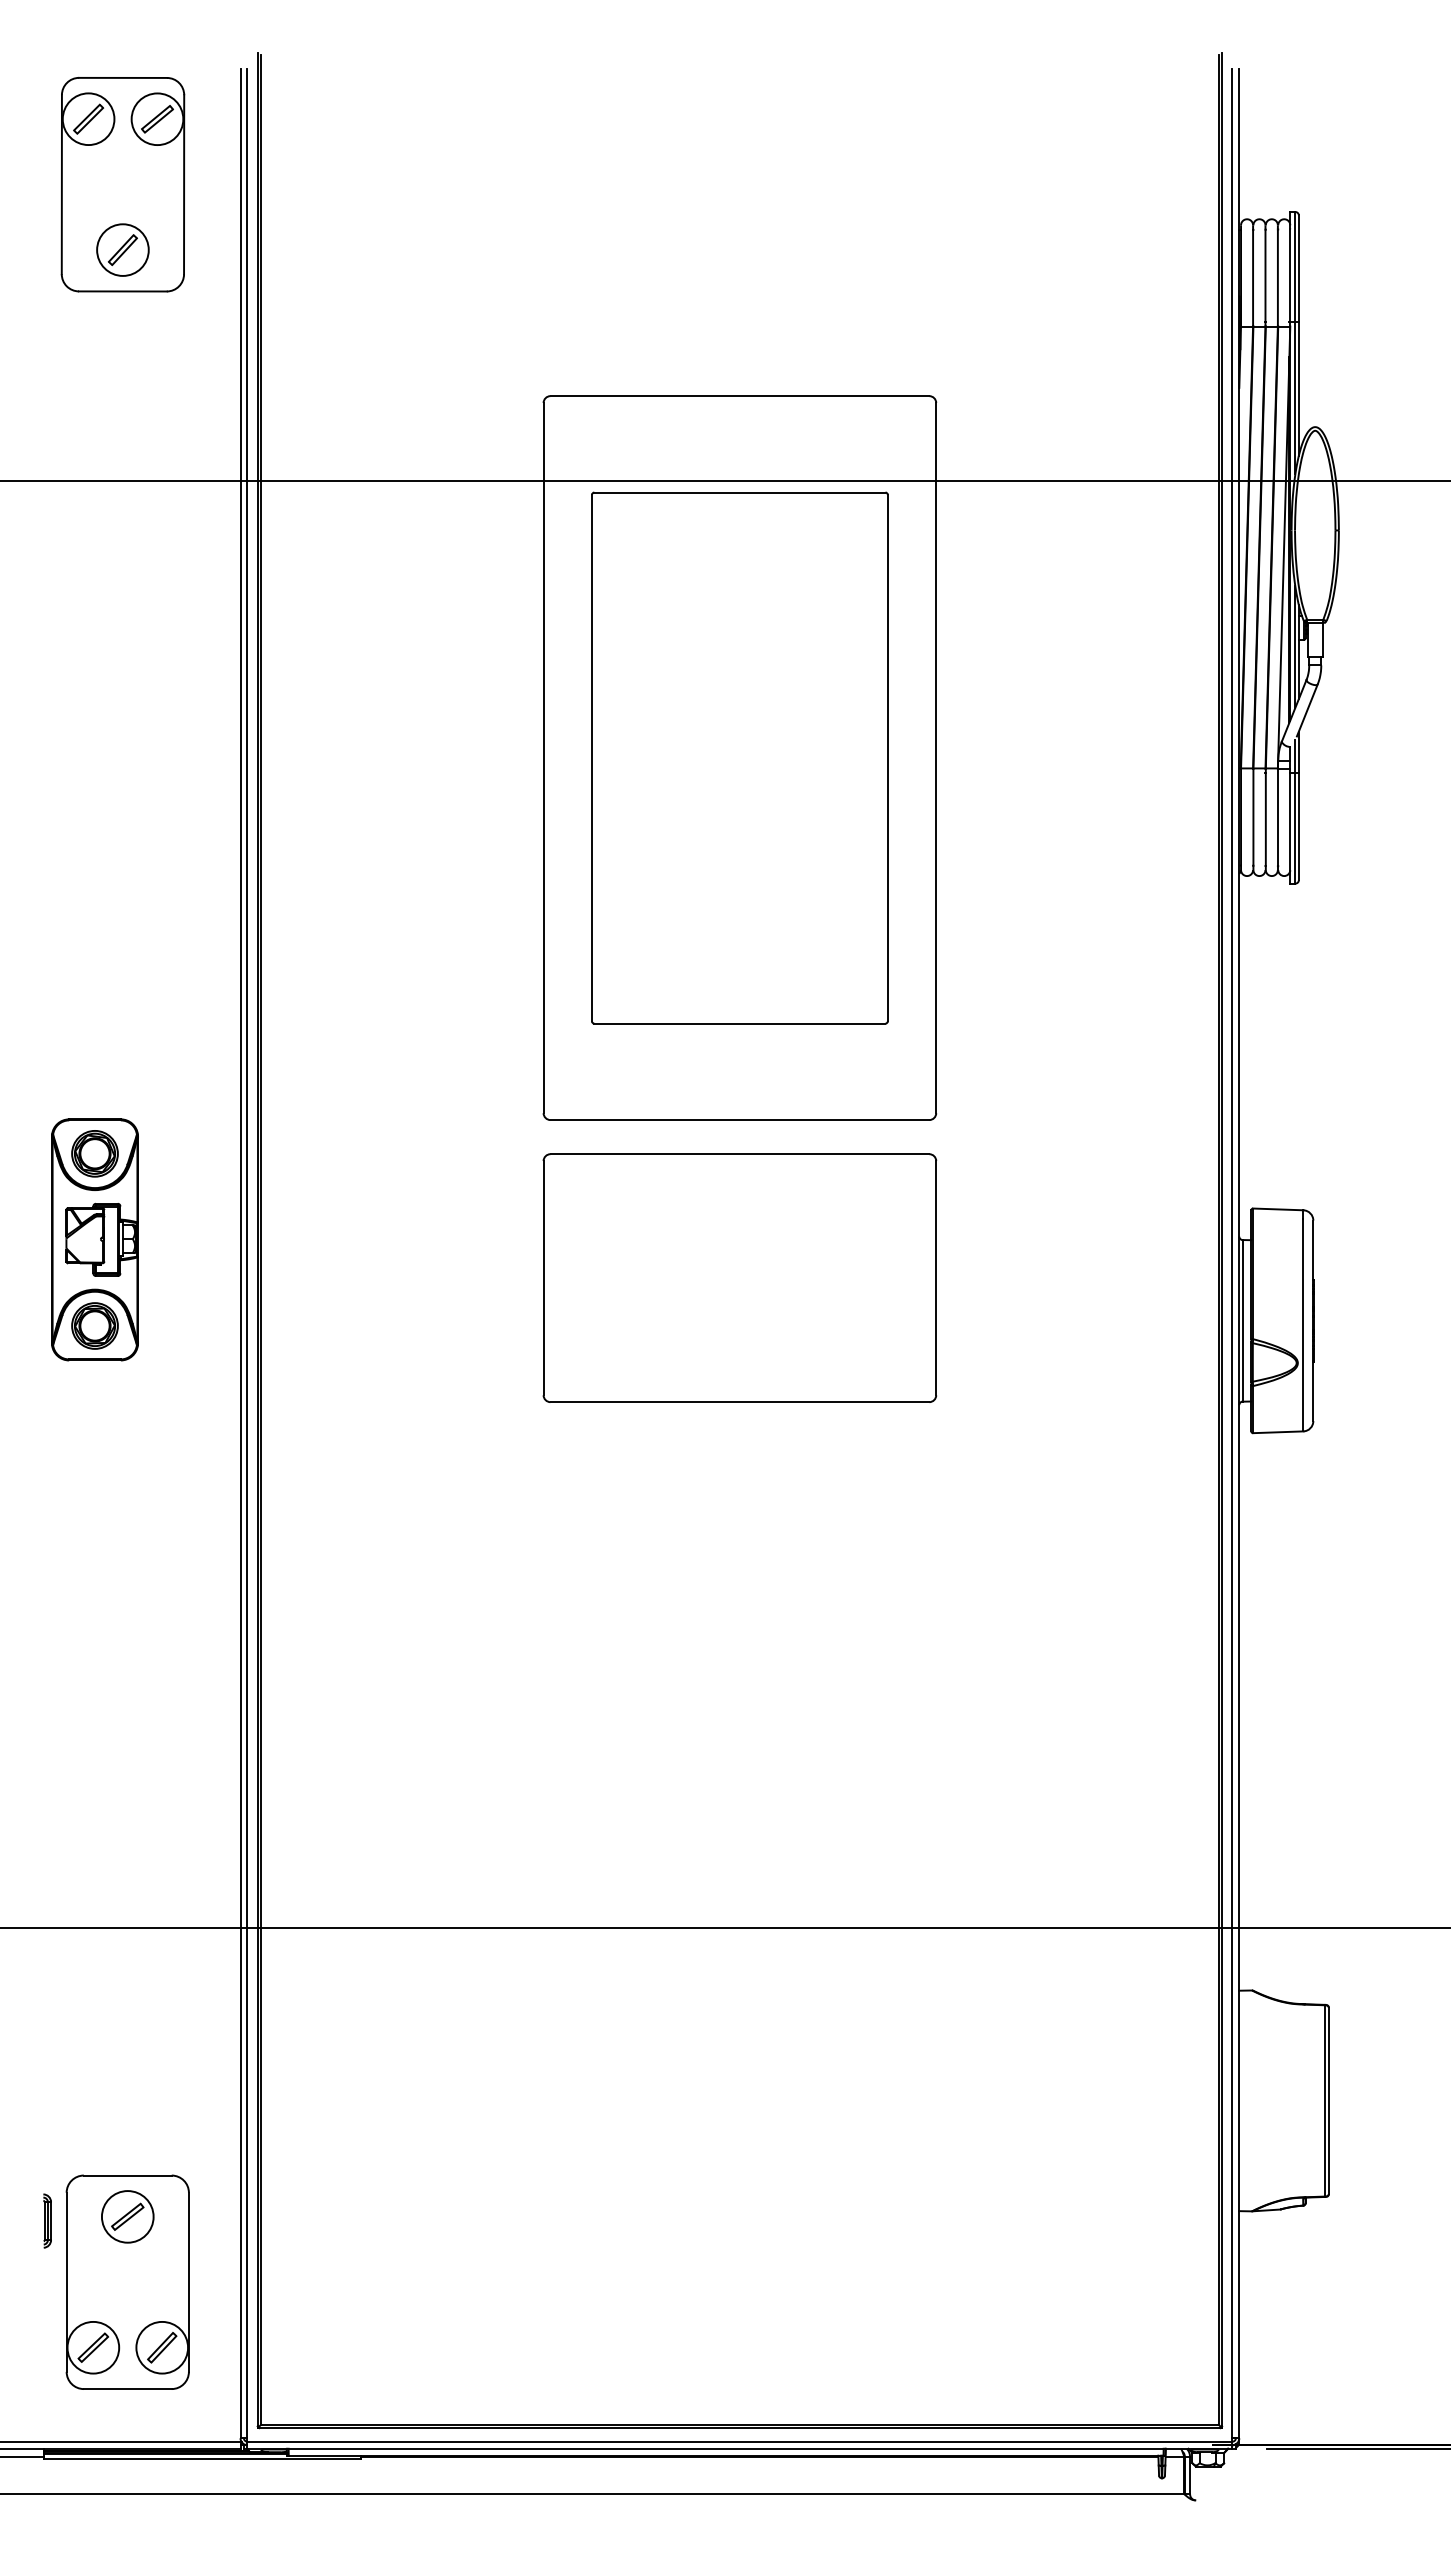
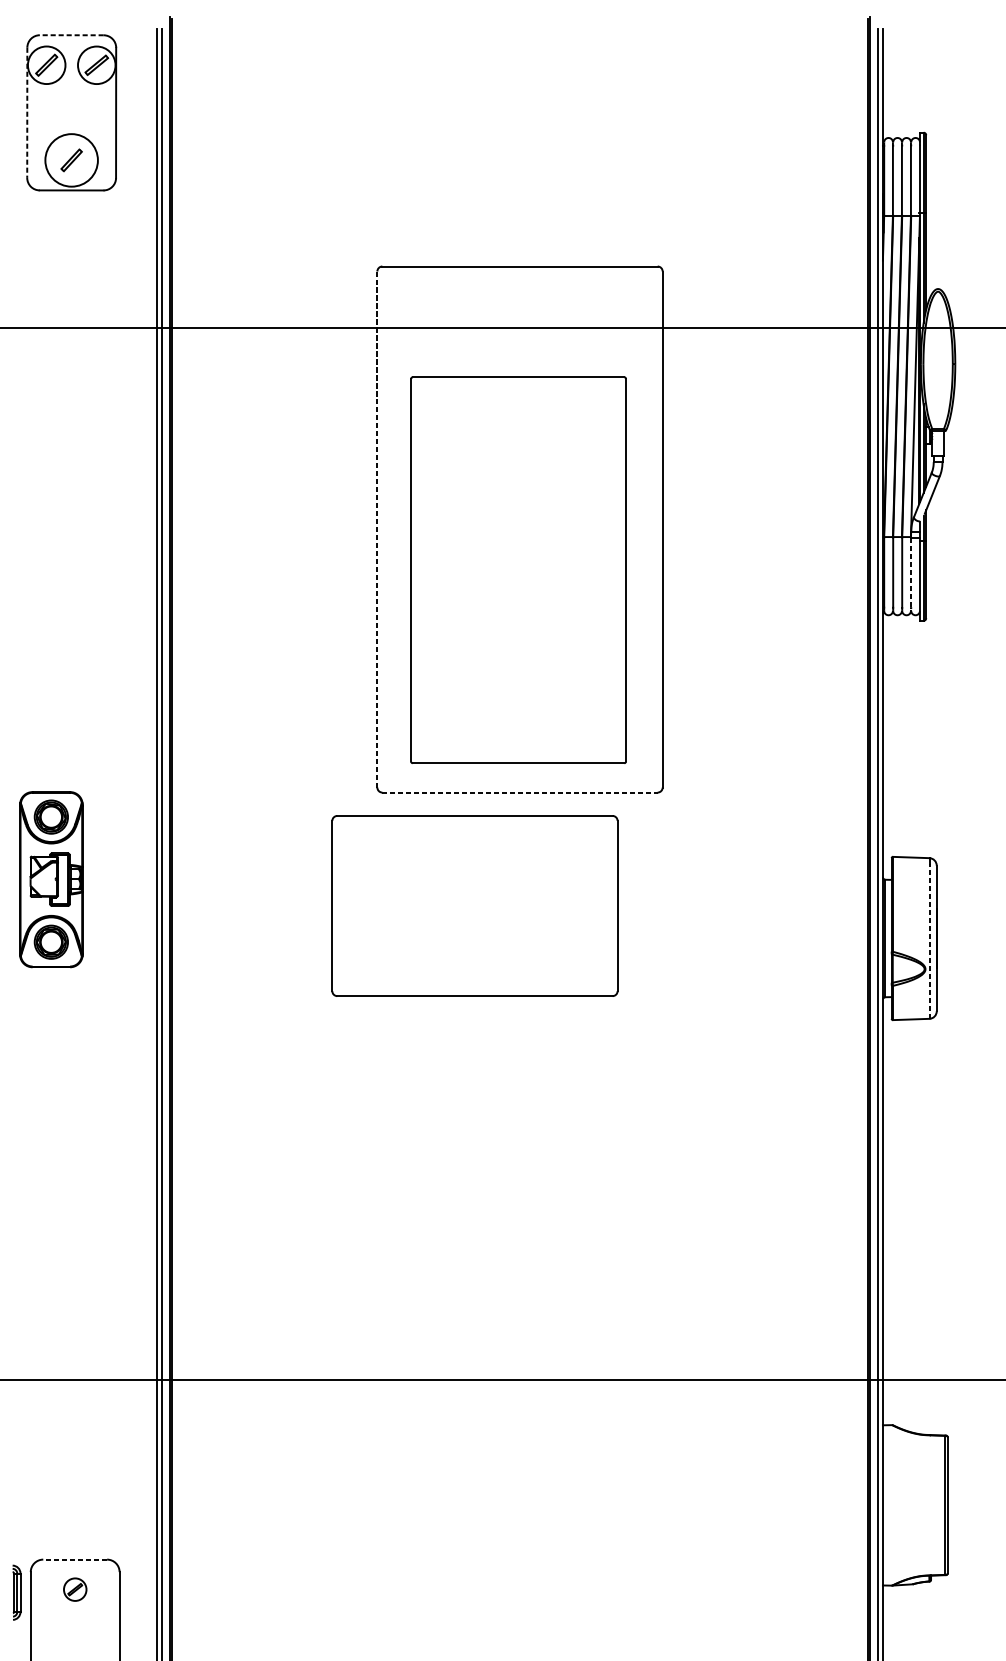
line: (123, 77) -> (72, 34), solid -> dashed
line: (61, 184) -> (27, 112), solid -> dashed
circle: (122, 249) -> (71, 159), size x1.4
part: (739, 757) -> (518, 569), moved
line: (543, 758) -> (377, 529), solid -> dashed
line: (1278, 820) -> (911, 574), solid -> dashed
line: (740, 1120) -> (520, 792), solid -> dashed
part: (739, 1277) -> (474, 905), moved
line: (1303, 1324) -> (929, 941), solid -> dashed
line: (127, 2175) -> (74, 1559), solid -> dashed
part: (127, 2216) -> (74, 1589), size x0.6
part: (47, 2220) -> (16, 1592), size x1.4

